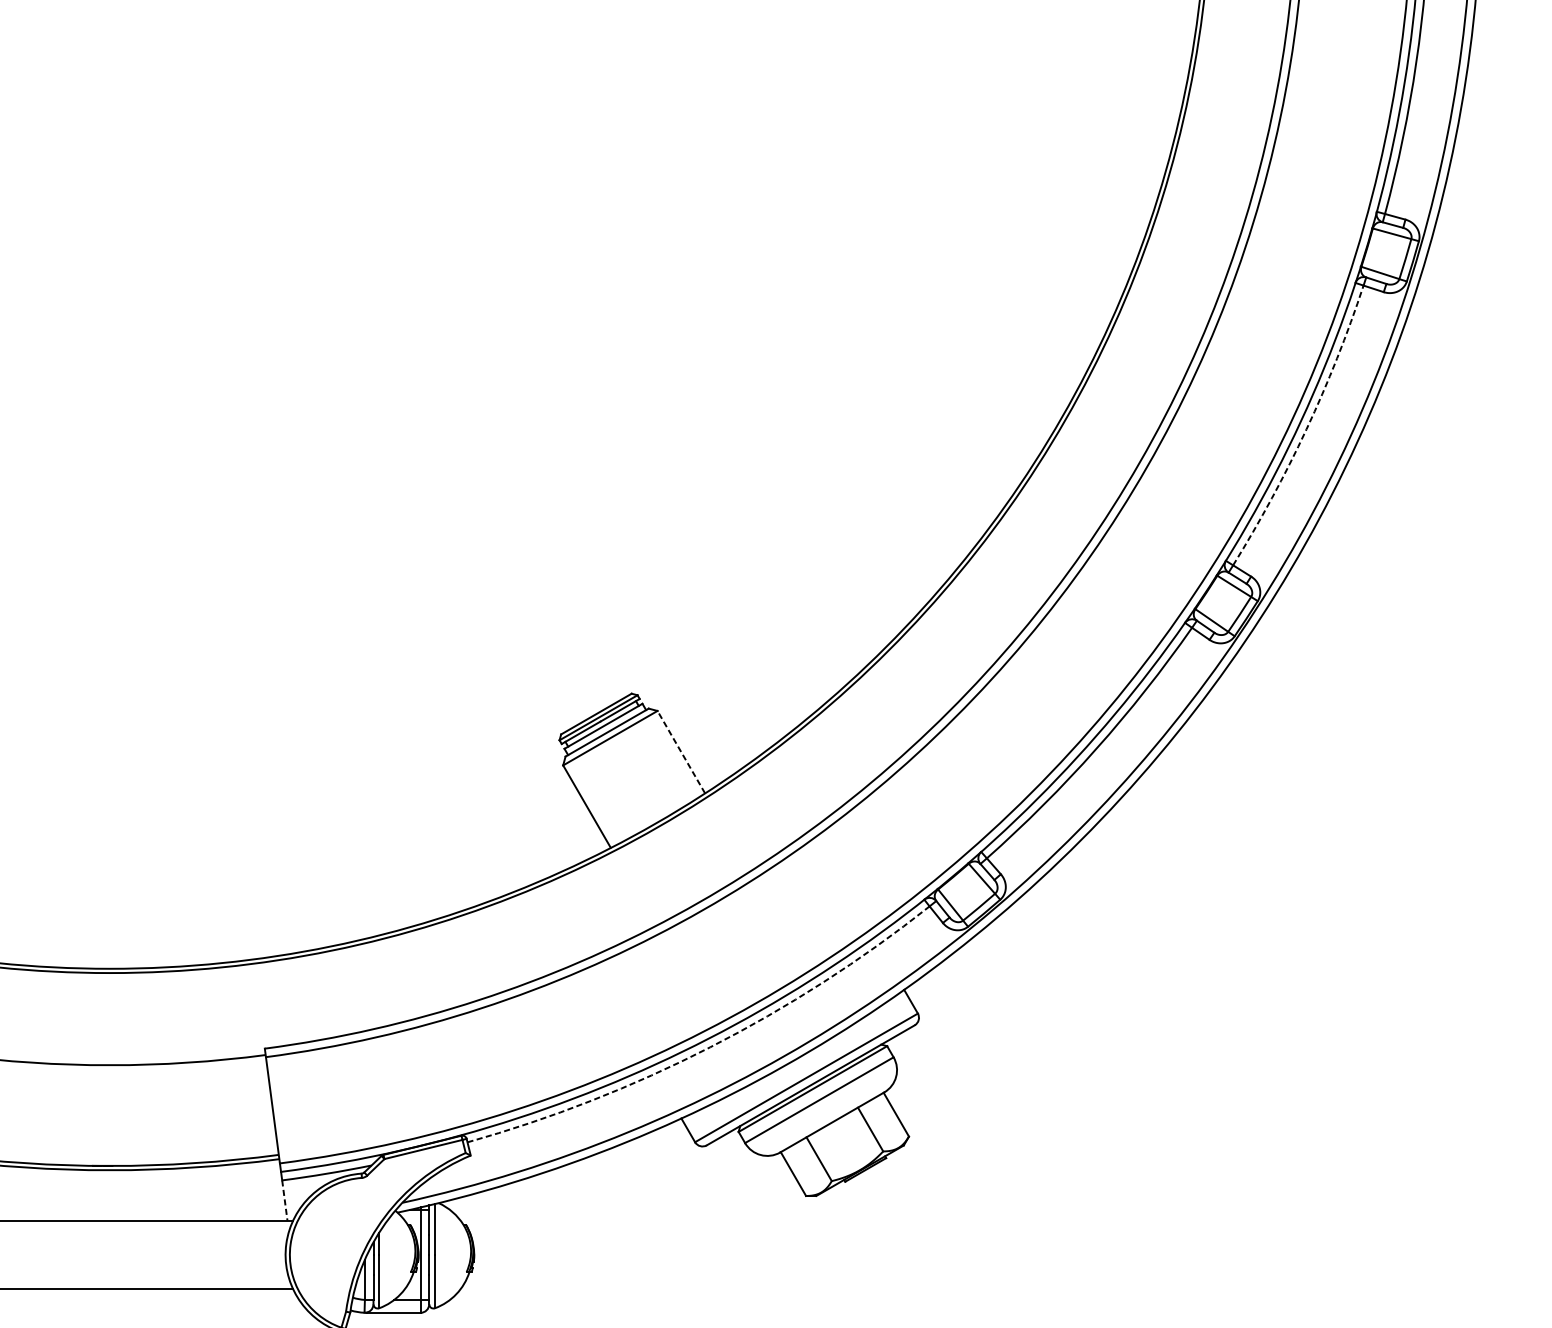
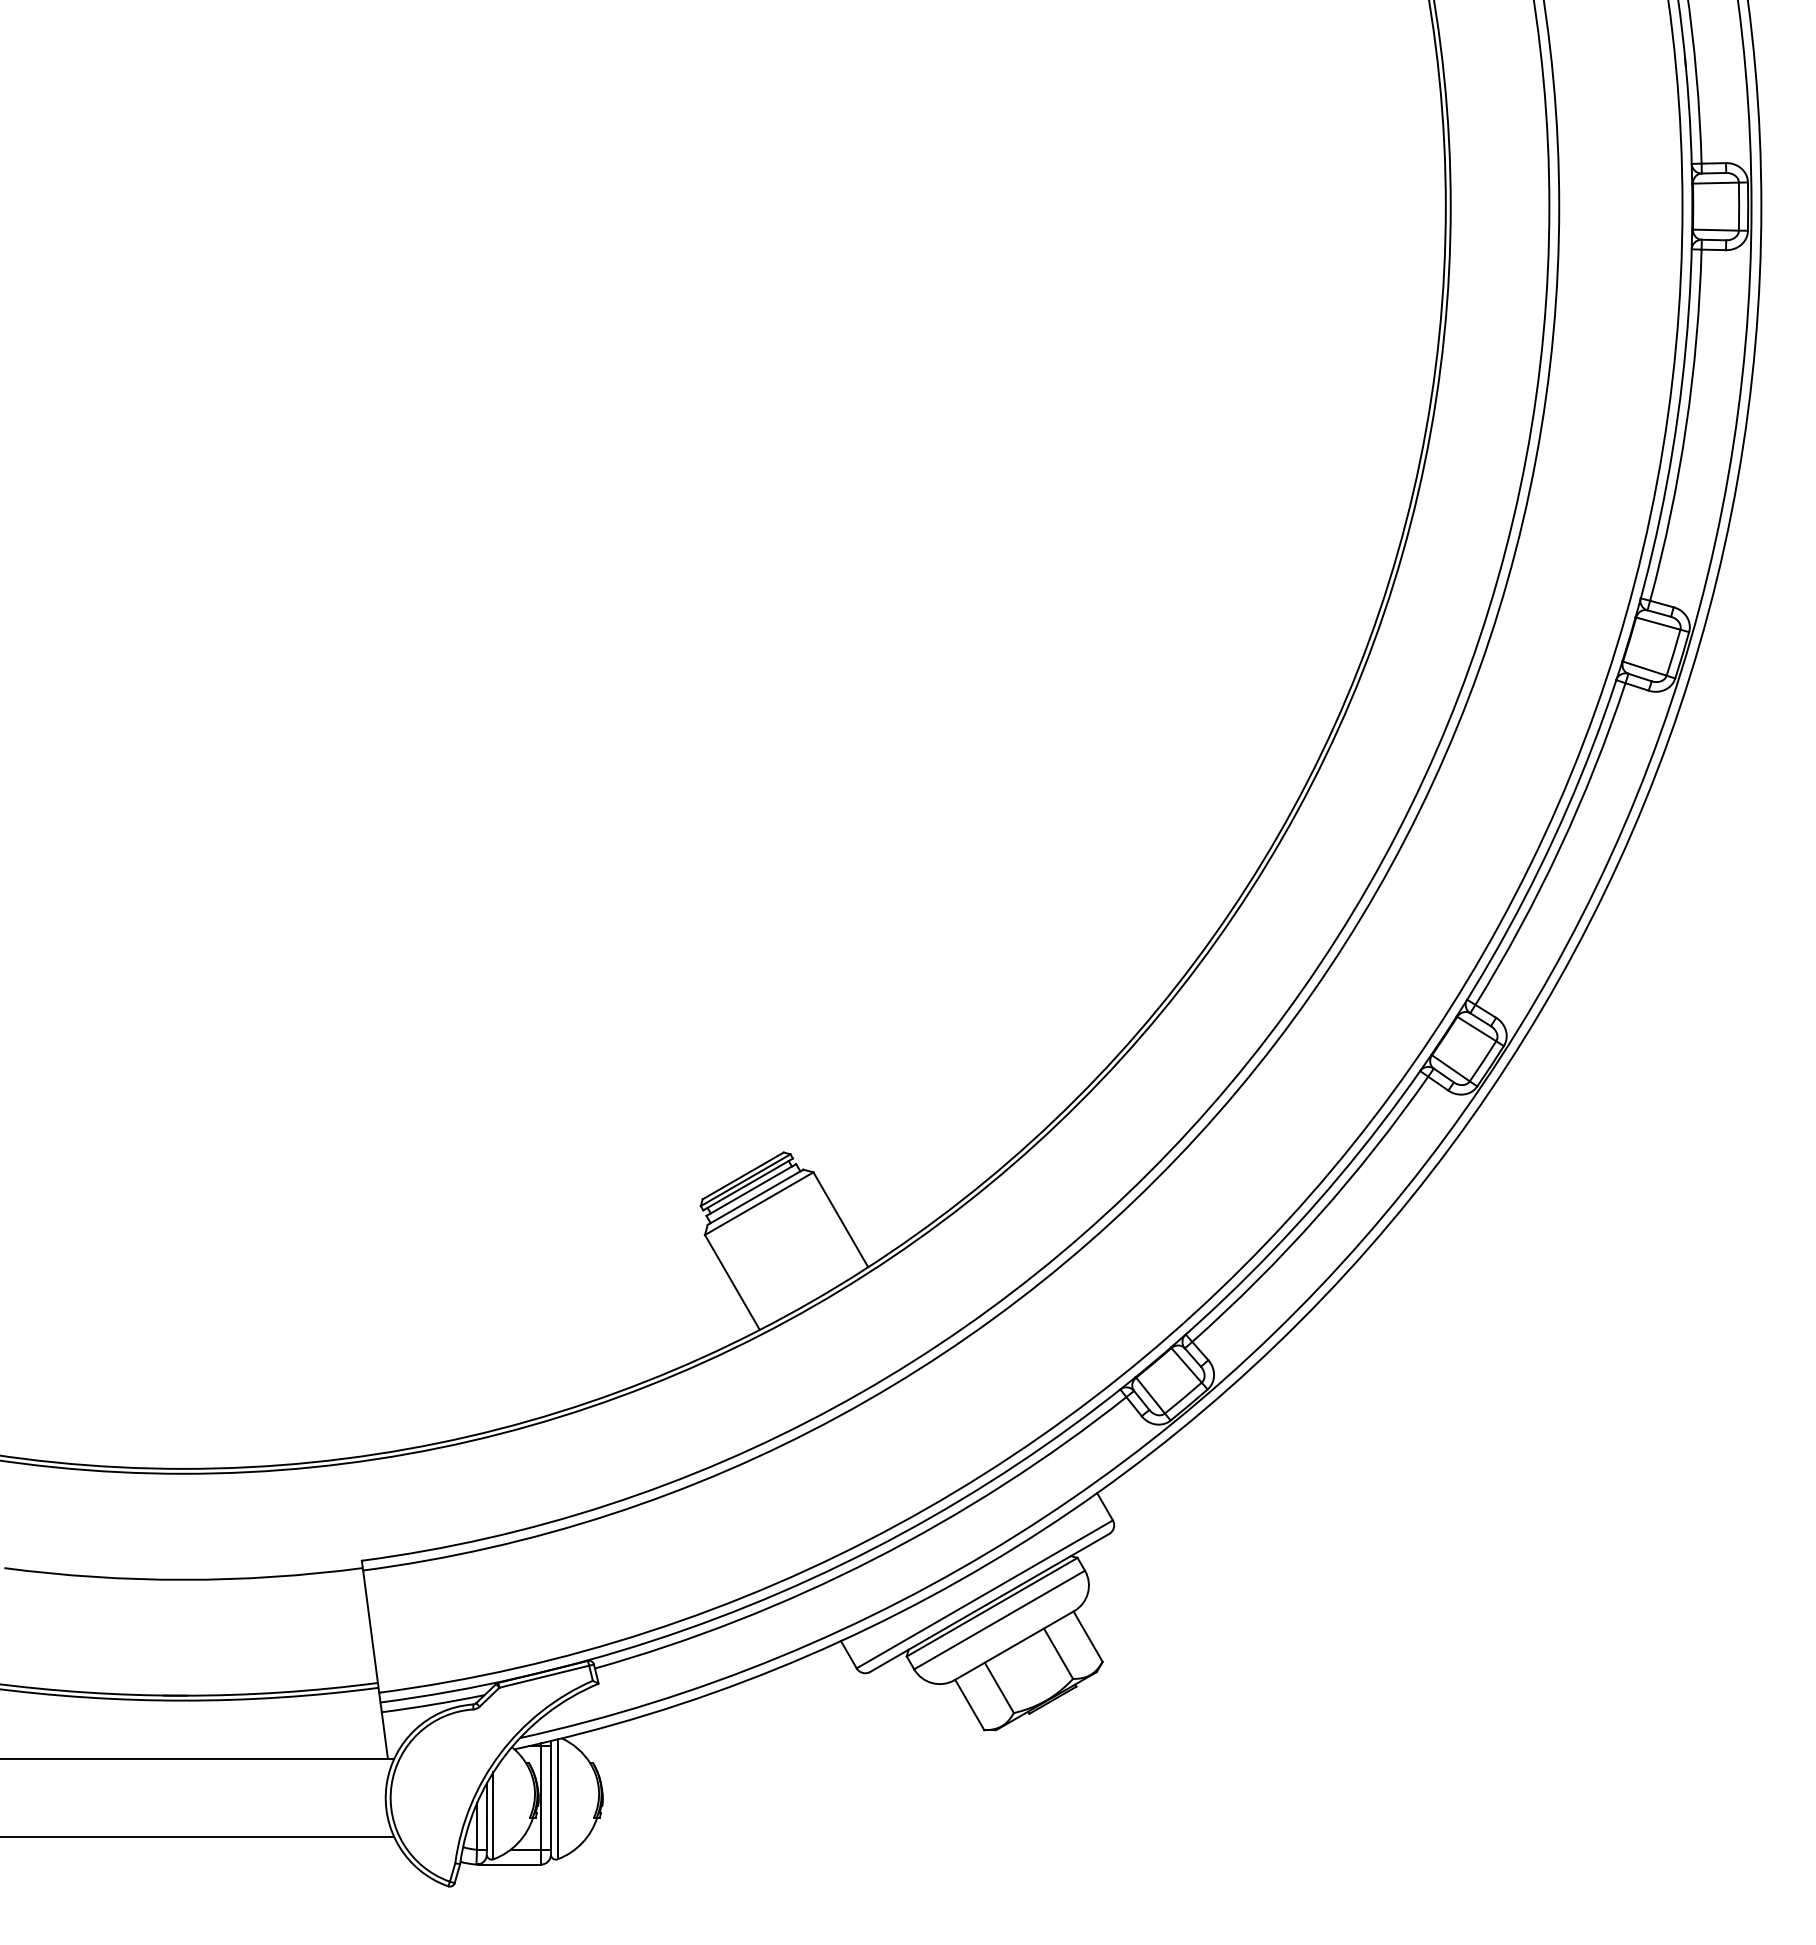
arc: (1306, 429) -> (1559, 848), dashed -> solid
line: (681, 751) -> (840, 1219), dashed -> solid
arc: (710, 1047) -> (874, 1559), dashed -> solid
line: (284, 1200) -> (384, 1735), dashed -> solid

